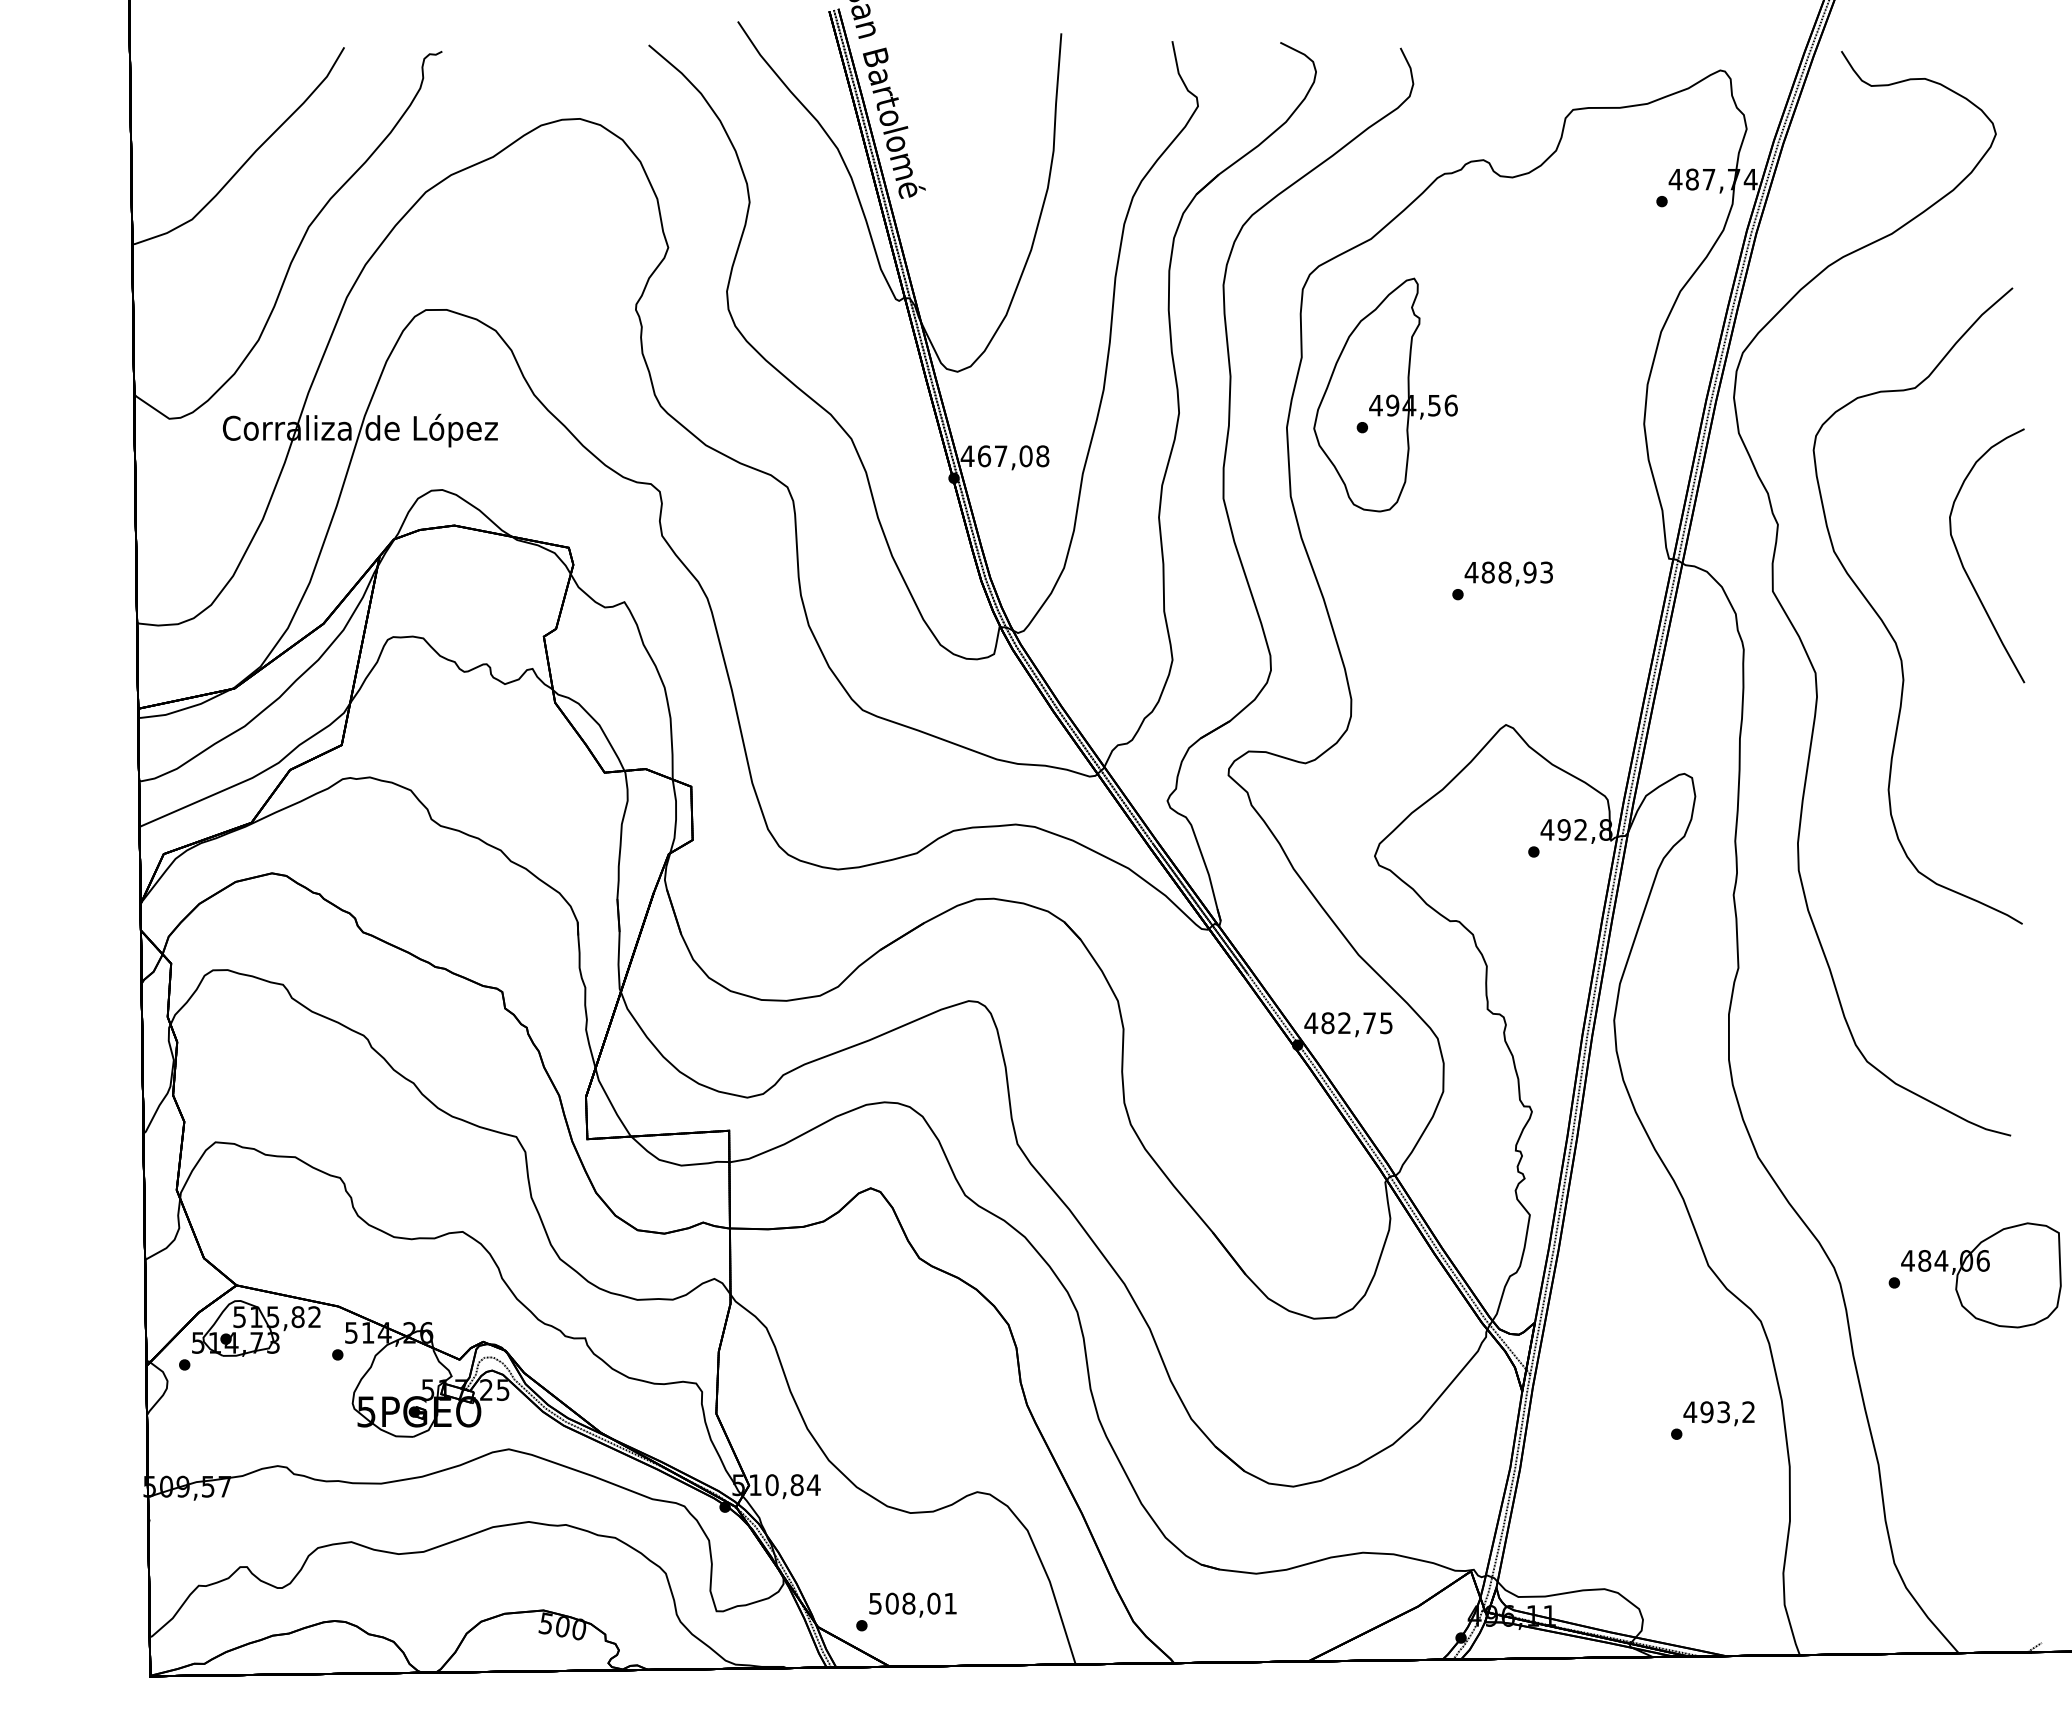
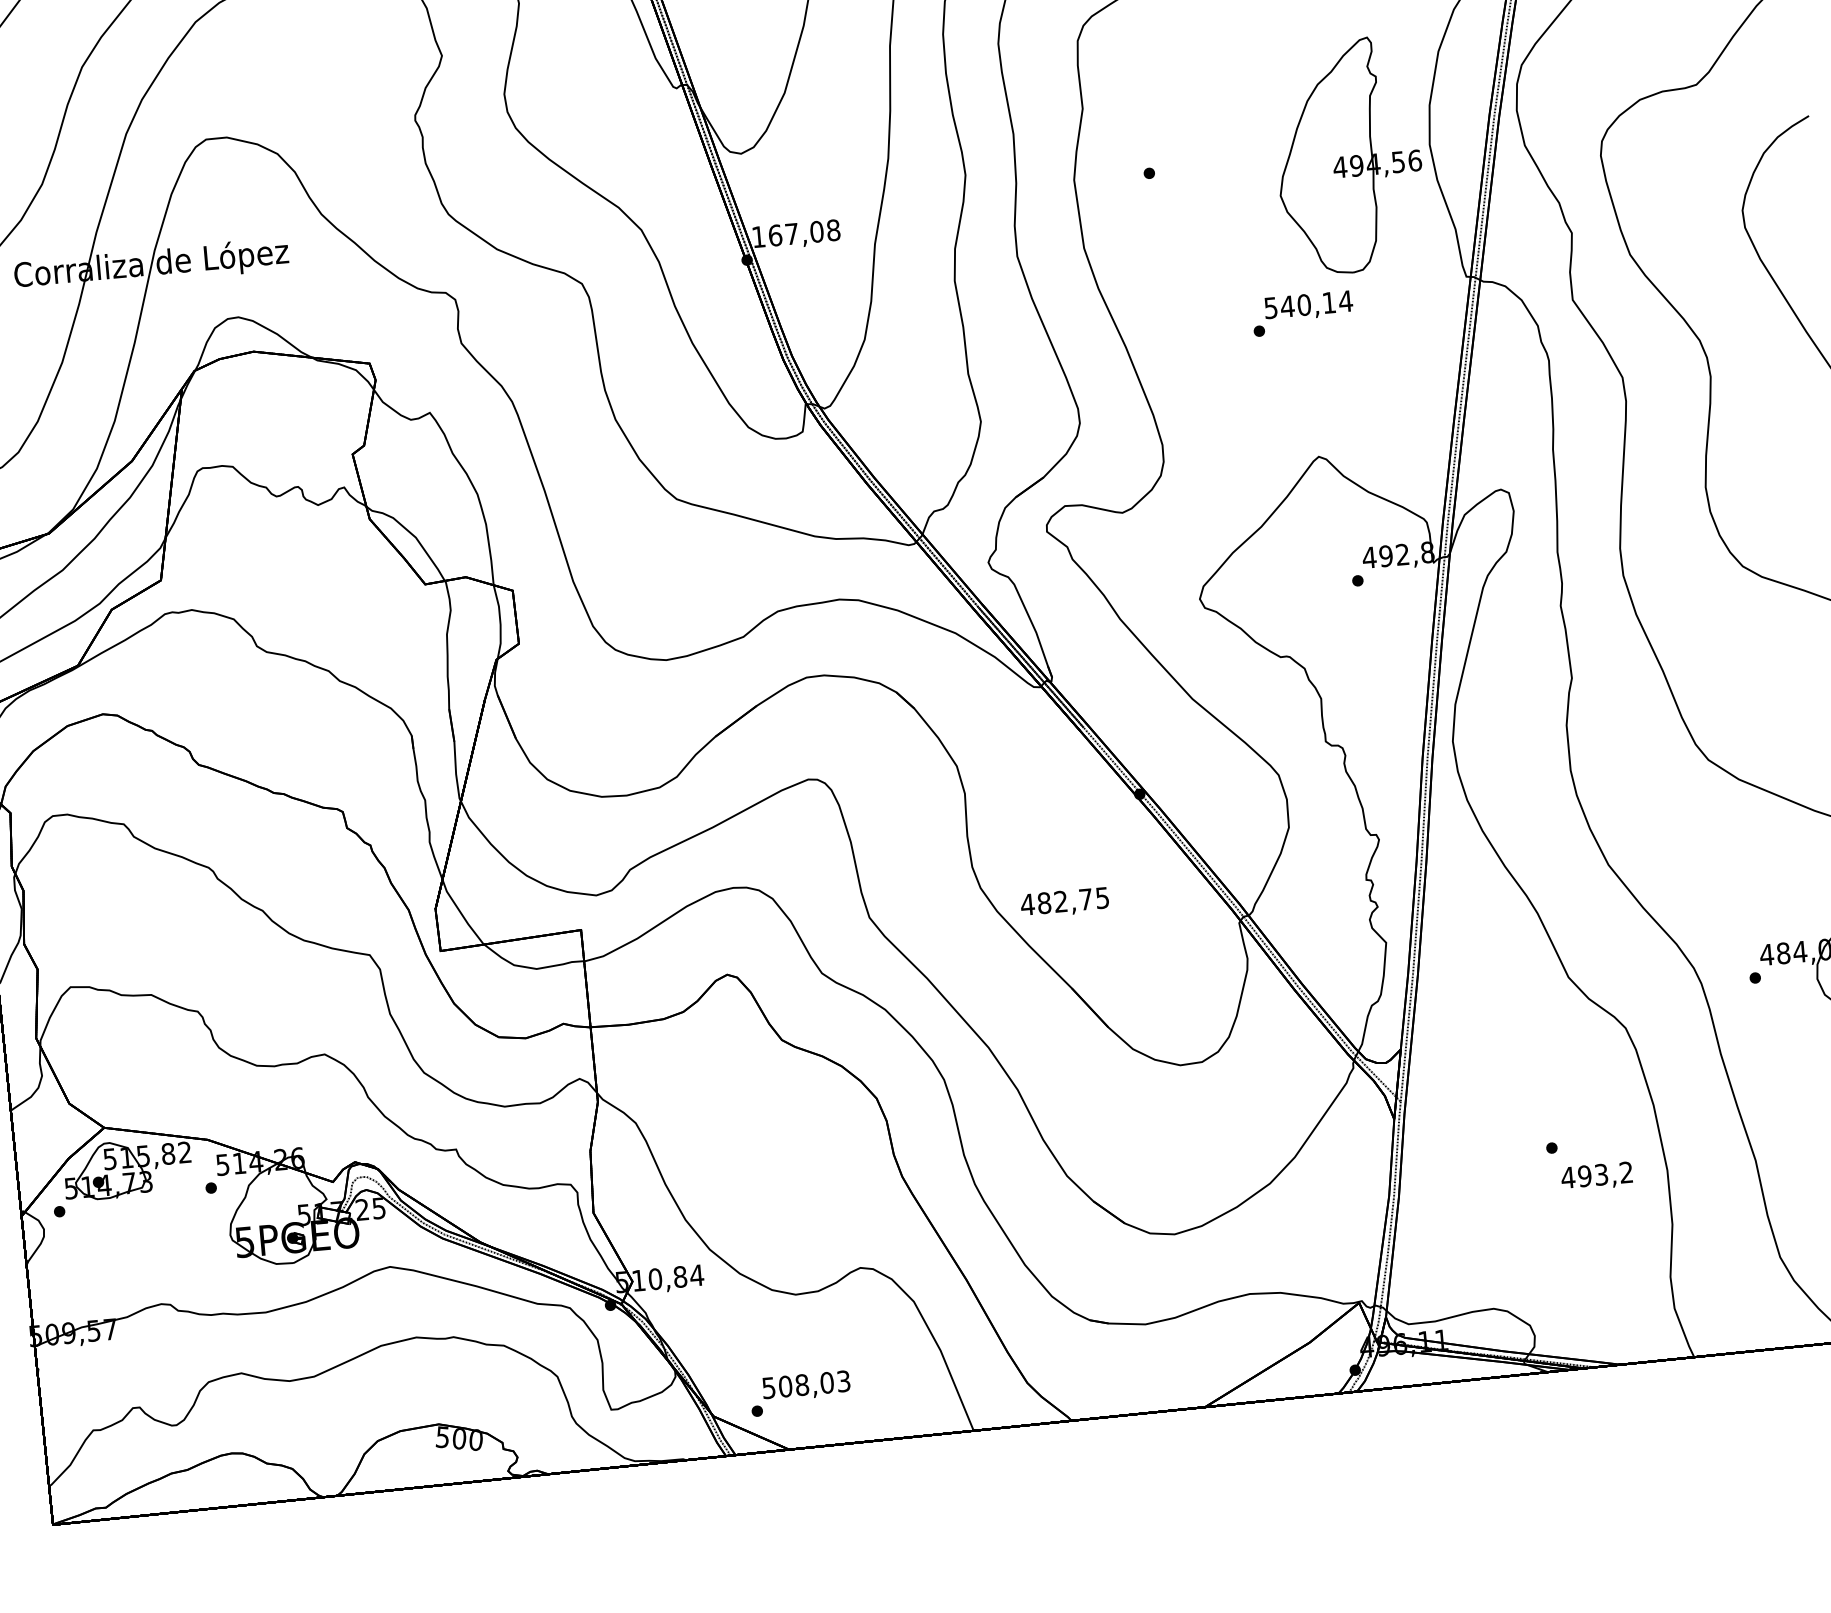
part: (1385, 394) -> (1348, 155), moved
text: (967, 455) -> (758, 236), 467,08 -> 167,08
text: (1508, 572) -> (1307, 304), 488,93 -> 540,14
text: (1348, 1024) -> (1064, 902), moved
text: (1718, 1413) -> (1596, 1176), moved
text: (950, 1603) -> (843, 1381), 508,01 -> 508,03

